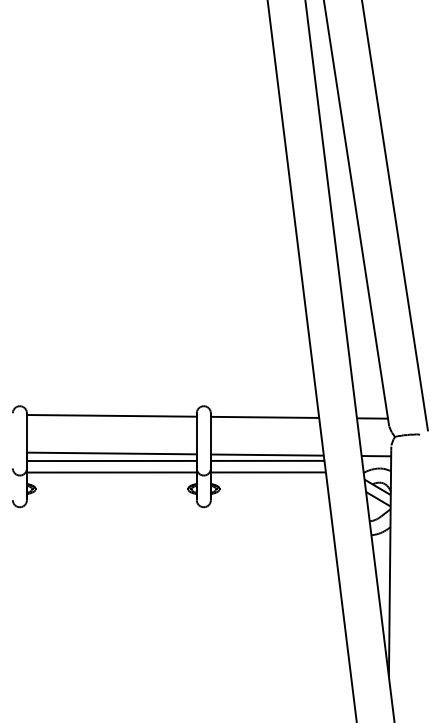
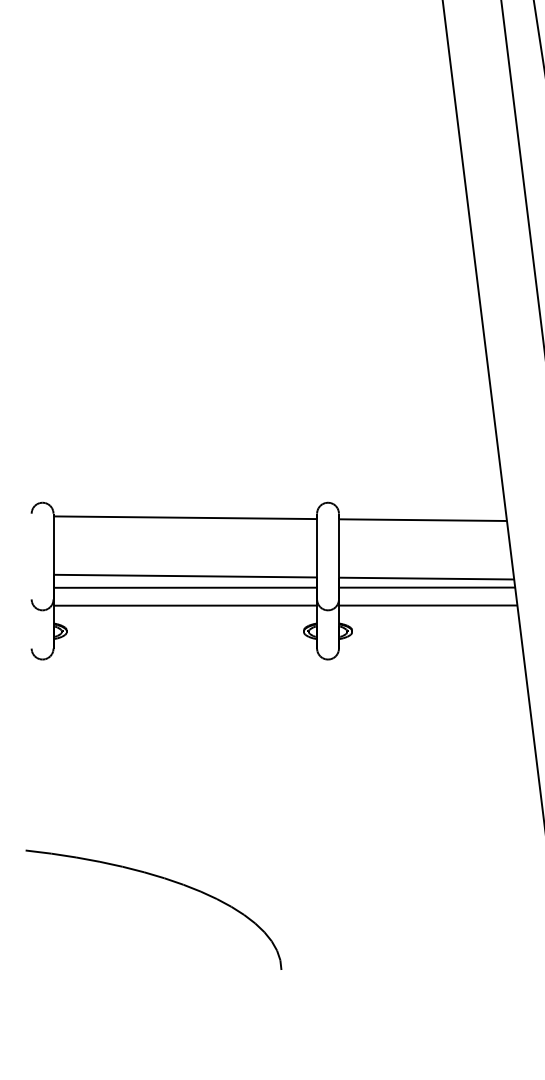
part: (98, 649) -> (164, 880), added

